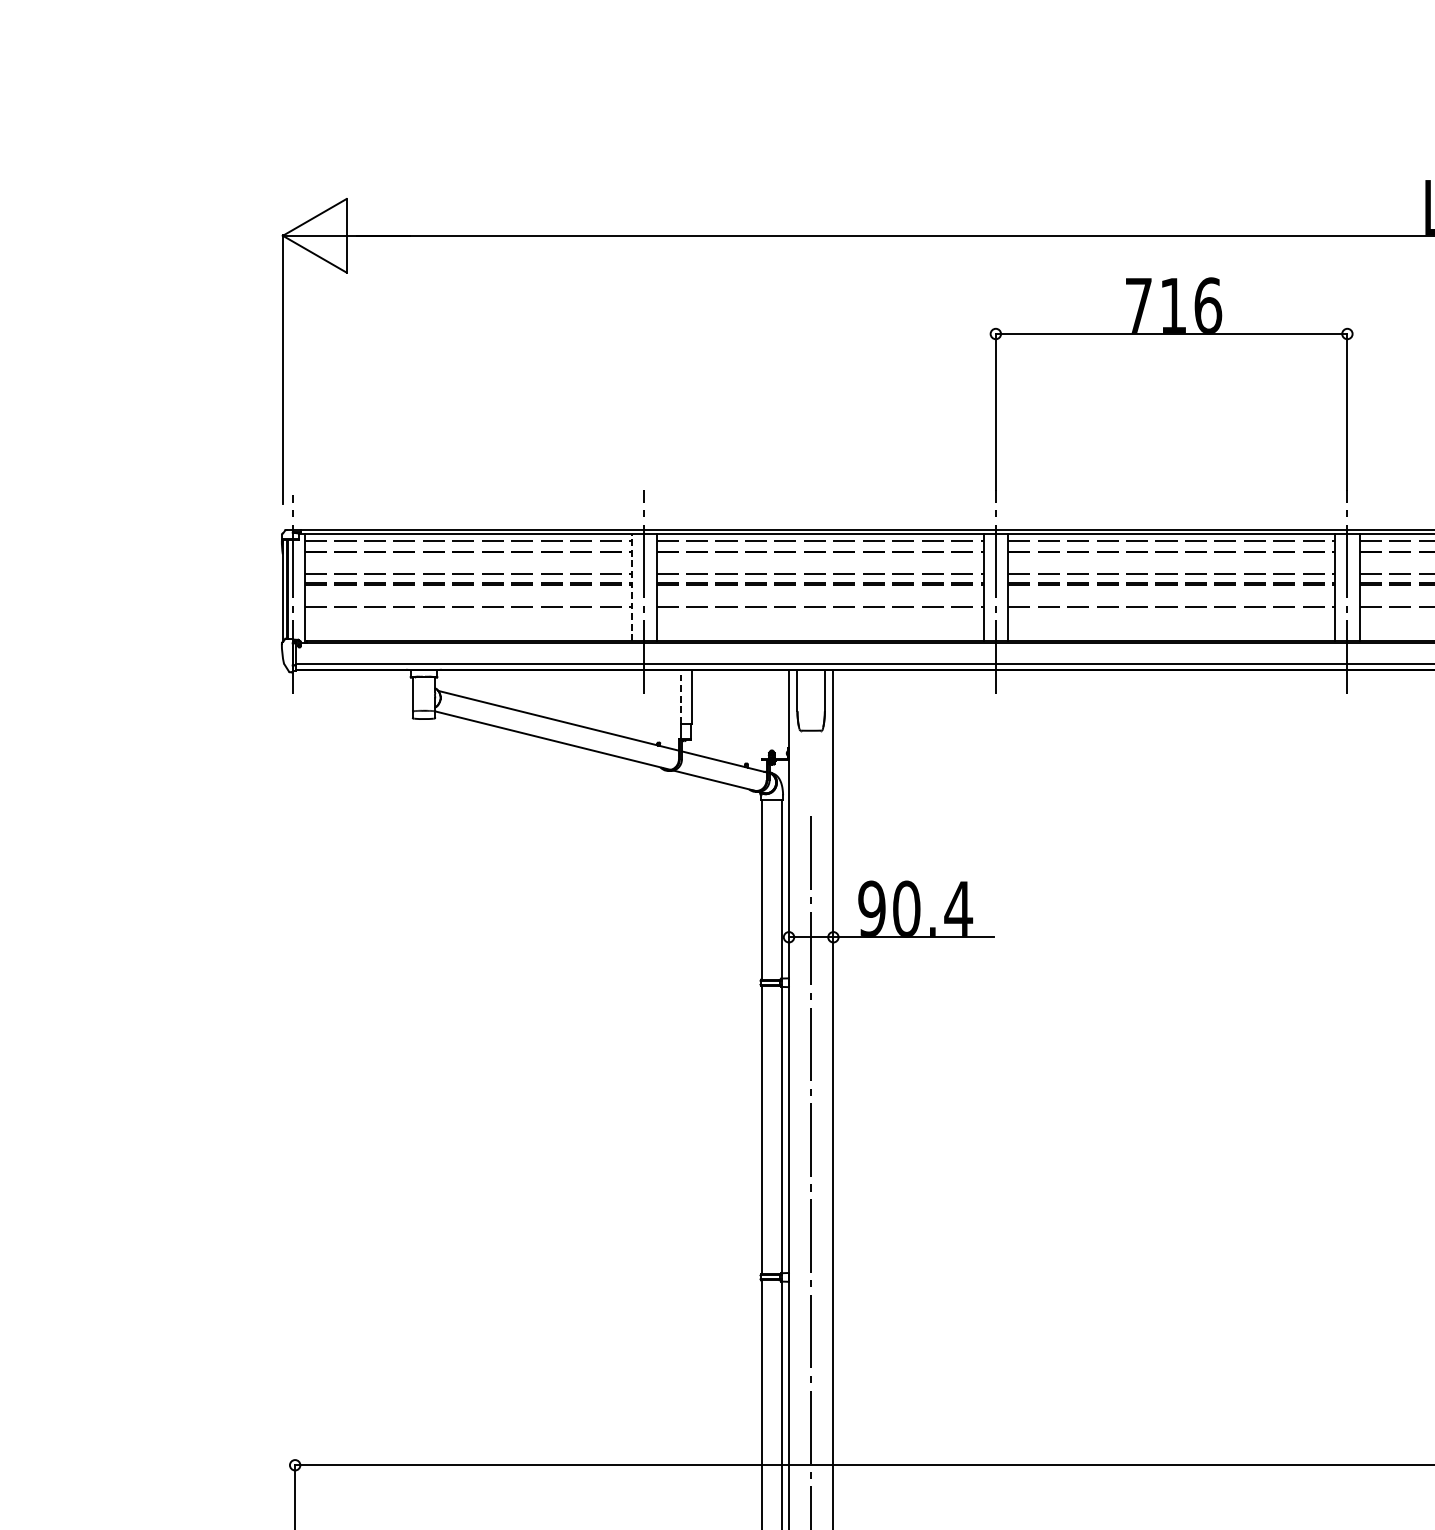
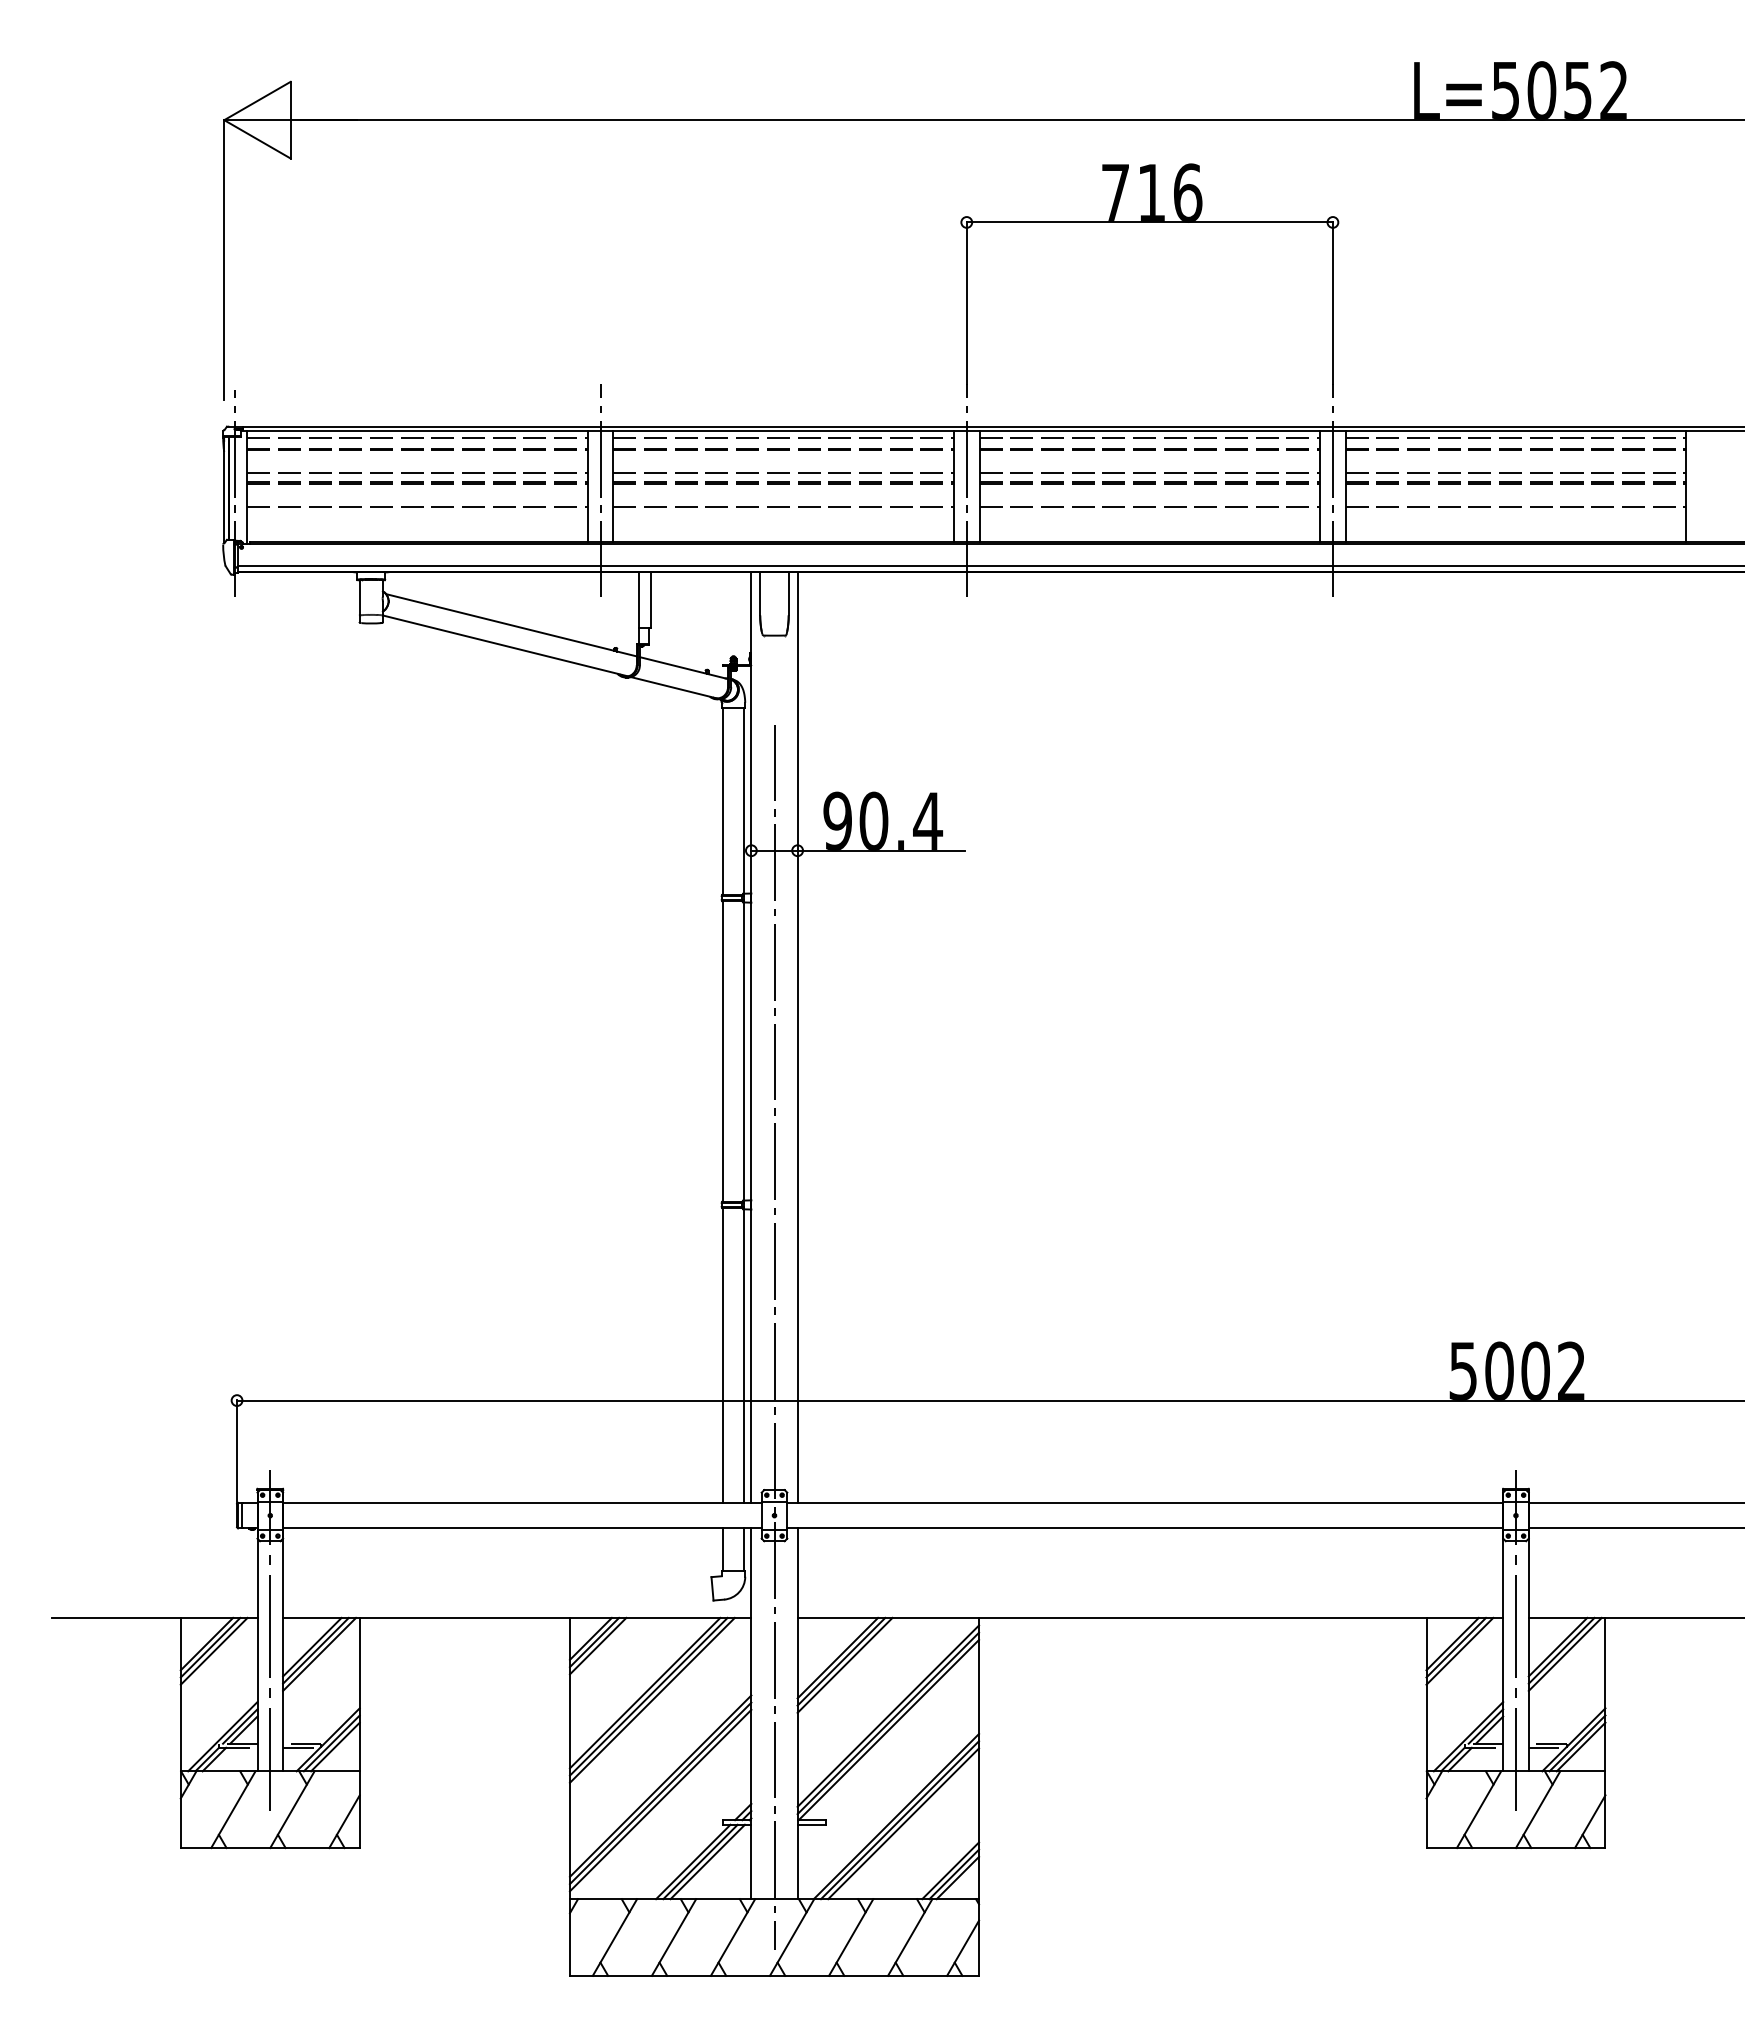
line: (631, 587) -> (587, 486), dashed -> solid
line: (680, 696) -> (638, 599), dashed -> solid

